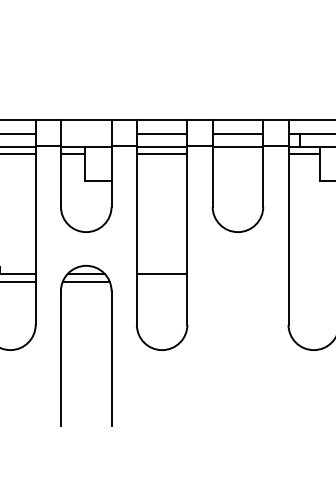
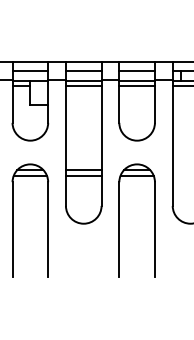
line: (85, 133) -> (29, 71), added
line: (237, 153) -> (136, 85), added
line: (161, 281) -> (83, 175), added
part: (213, 345) -> (119, 220), added

